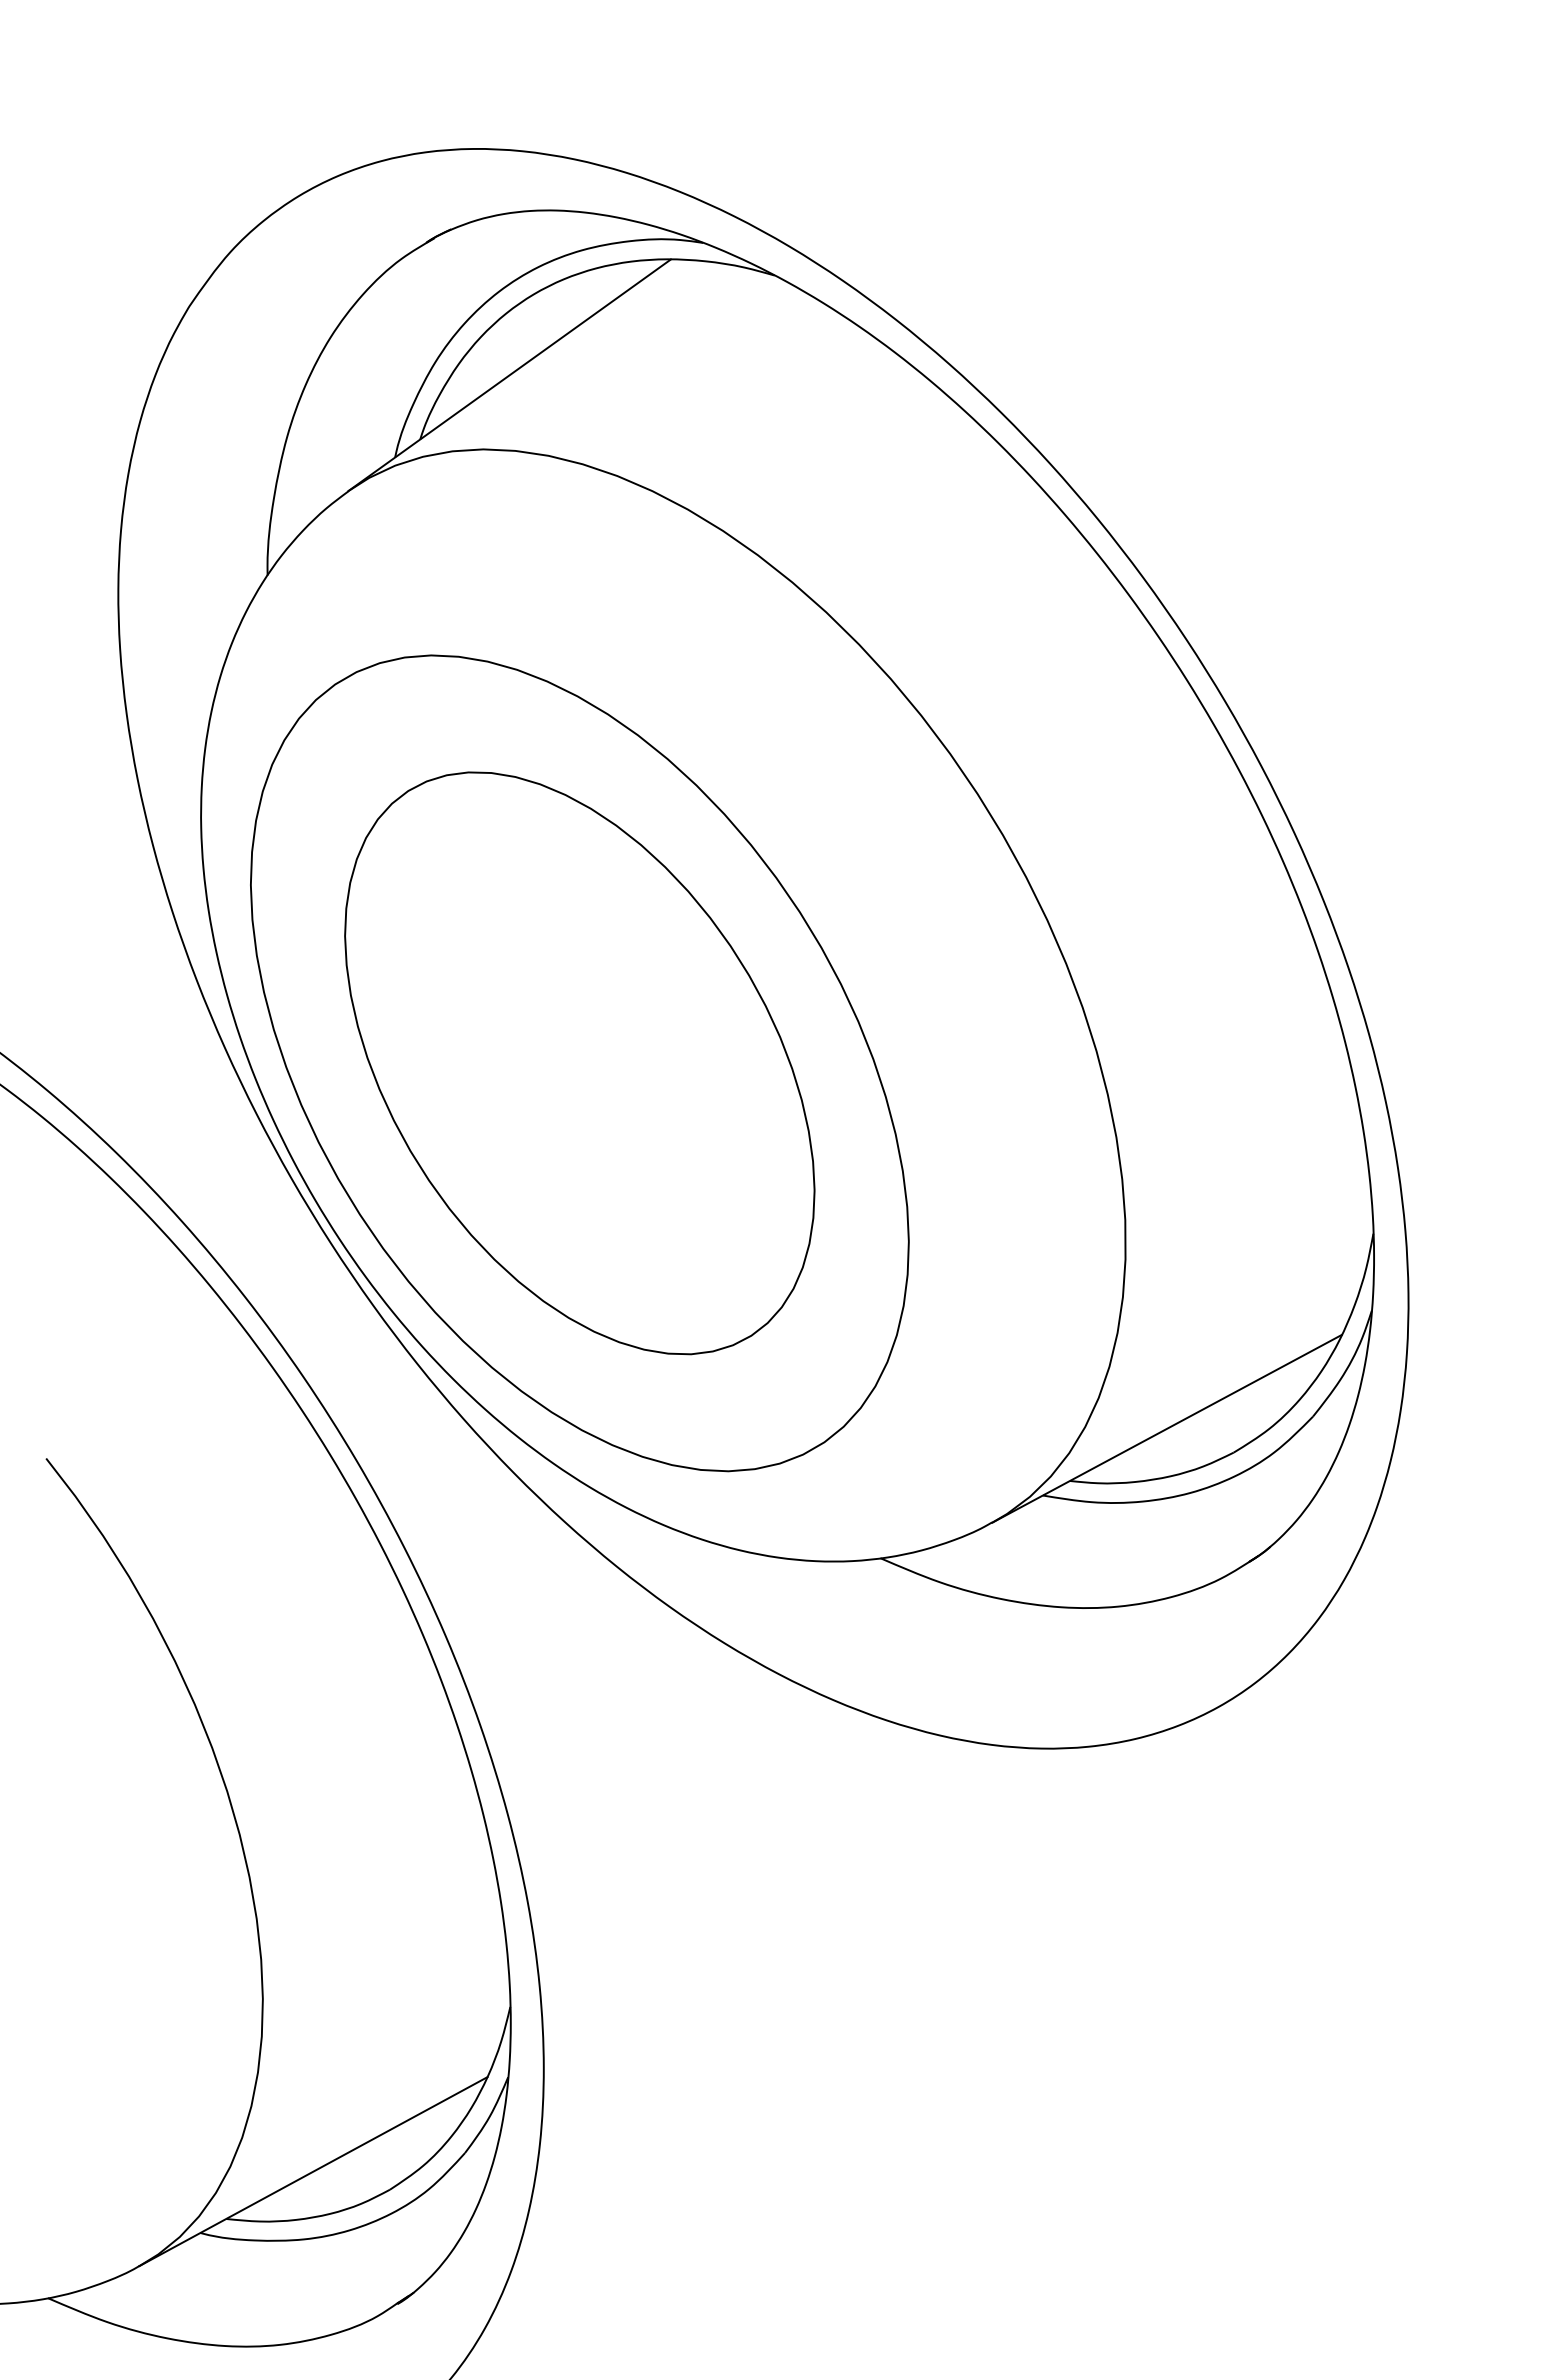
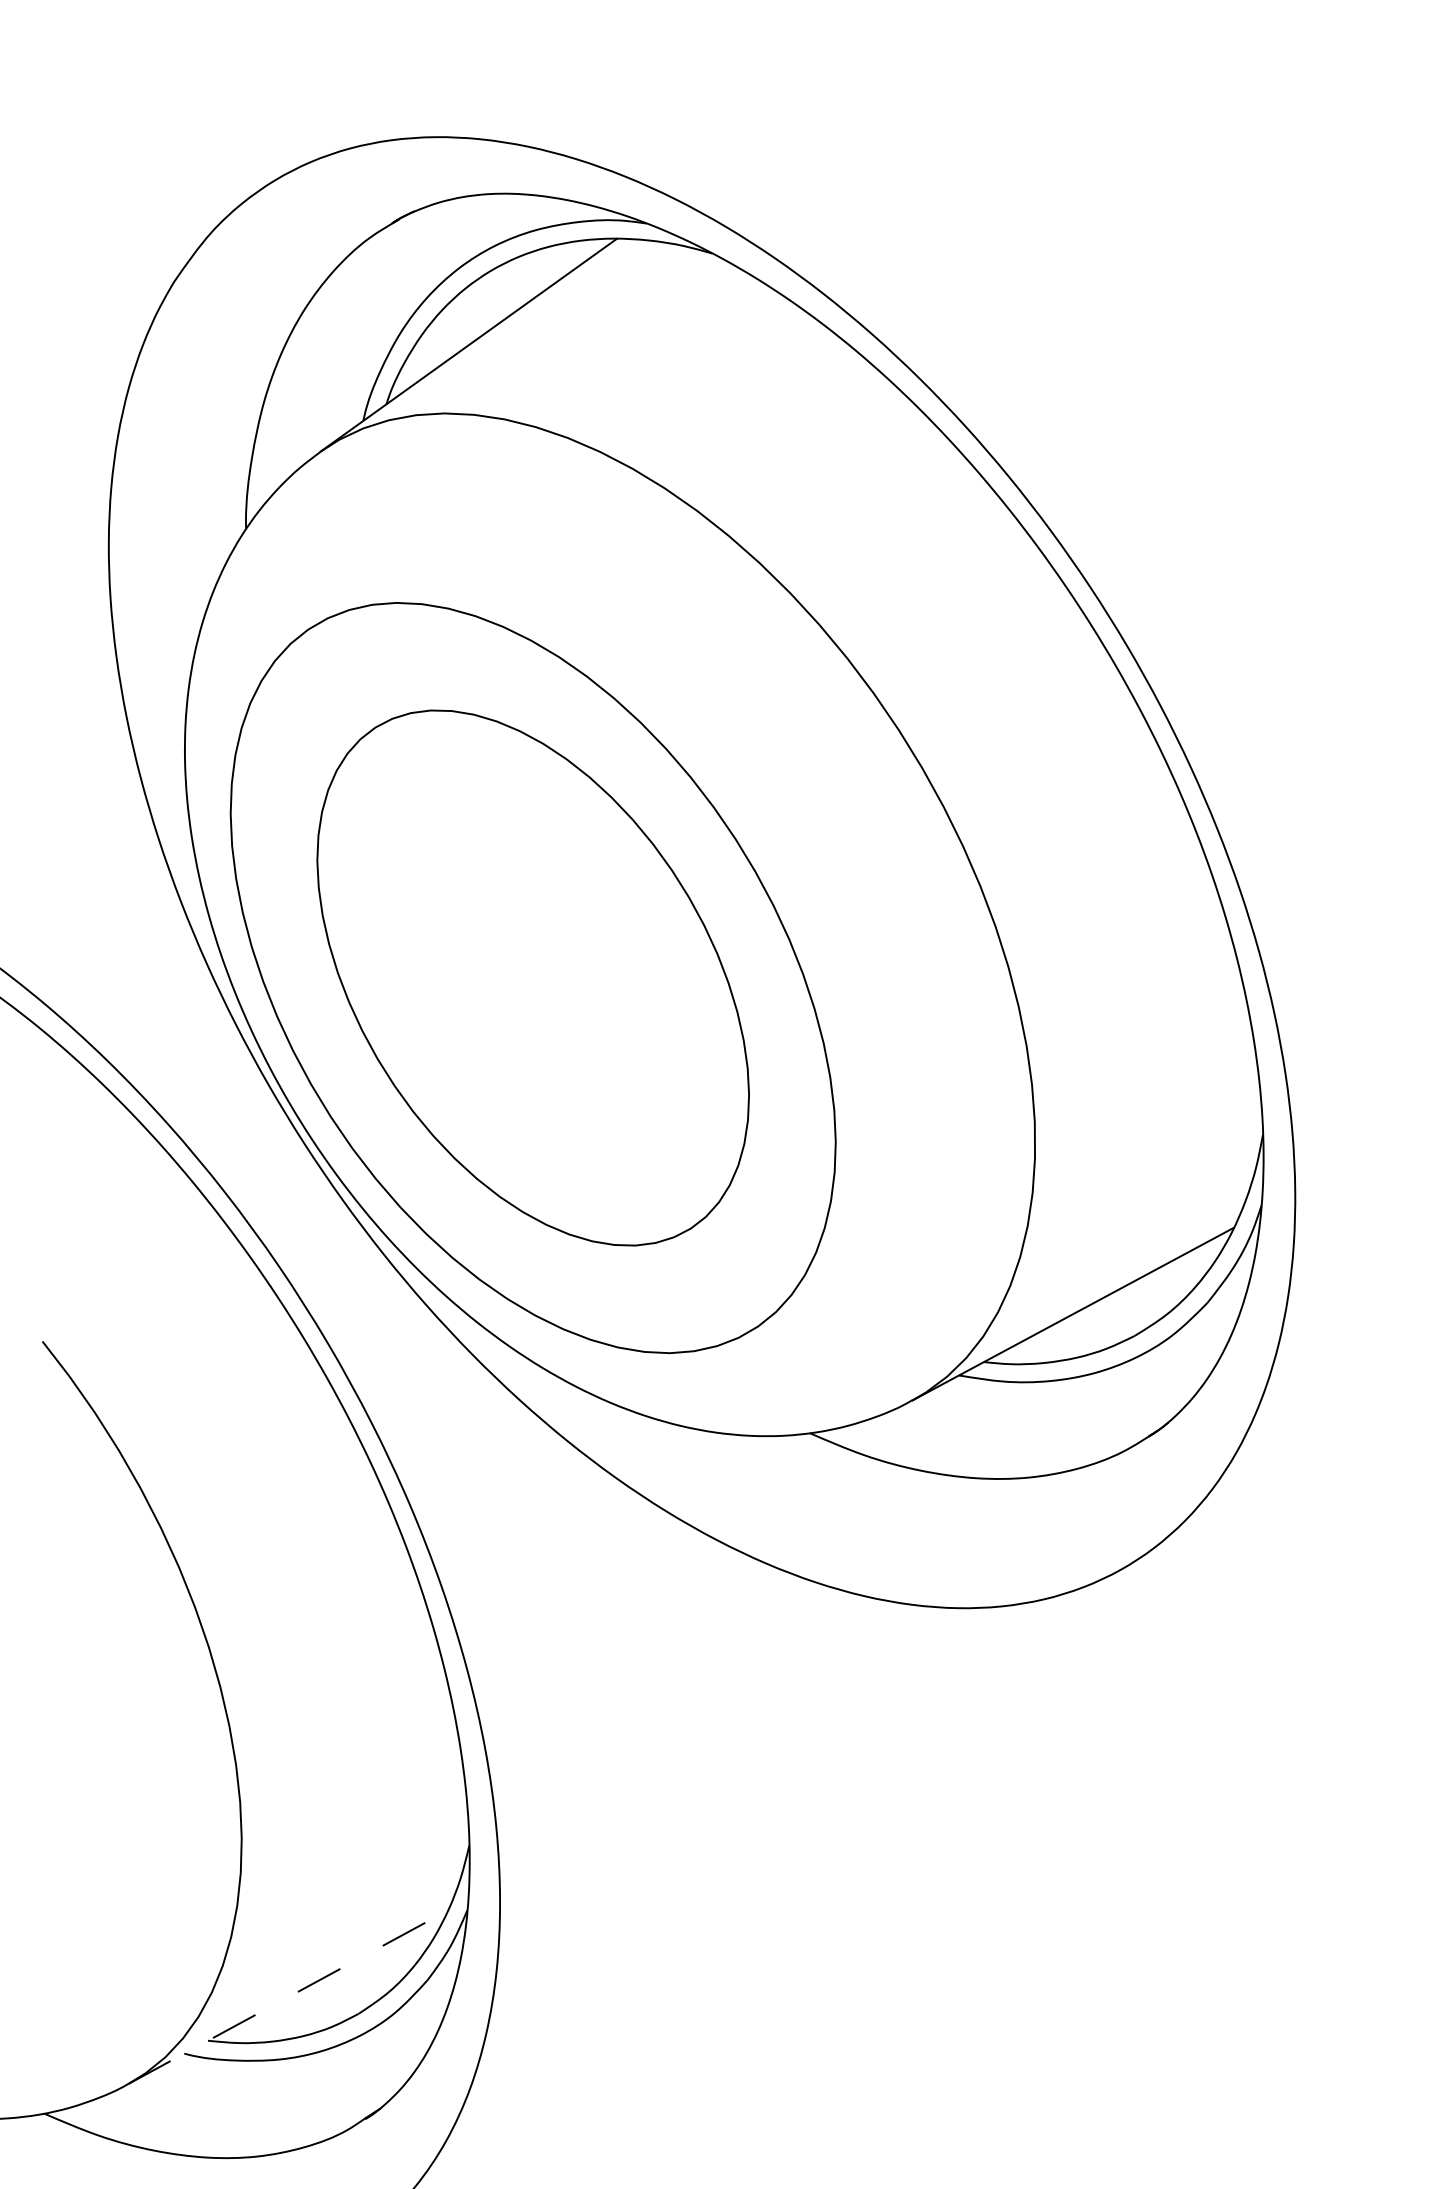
line: (313, 2171) -> (288, 1997), solid -> dashed

